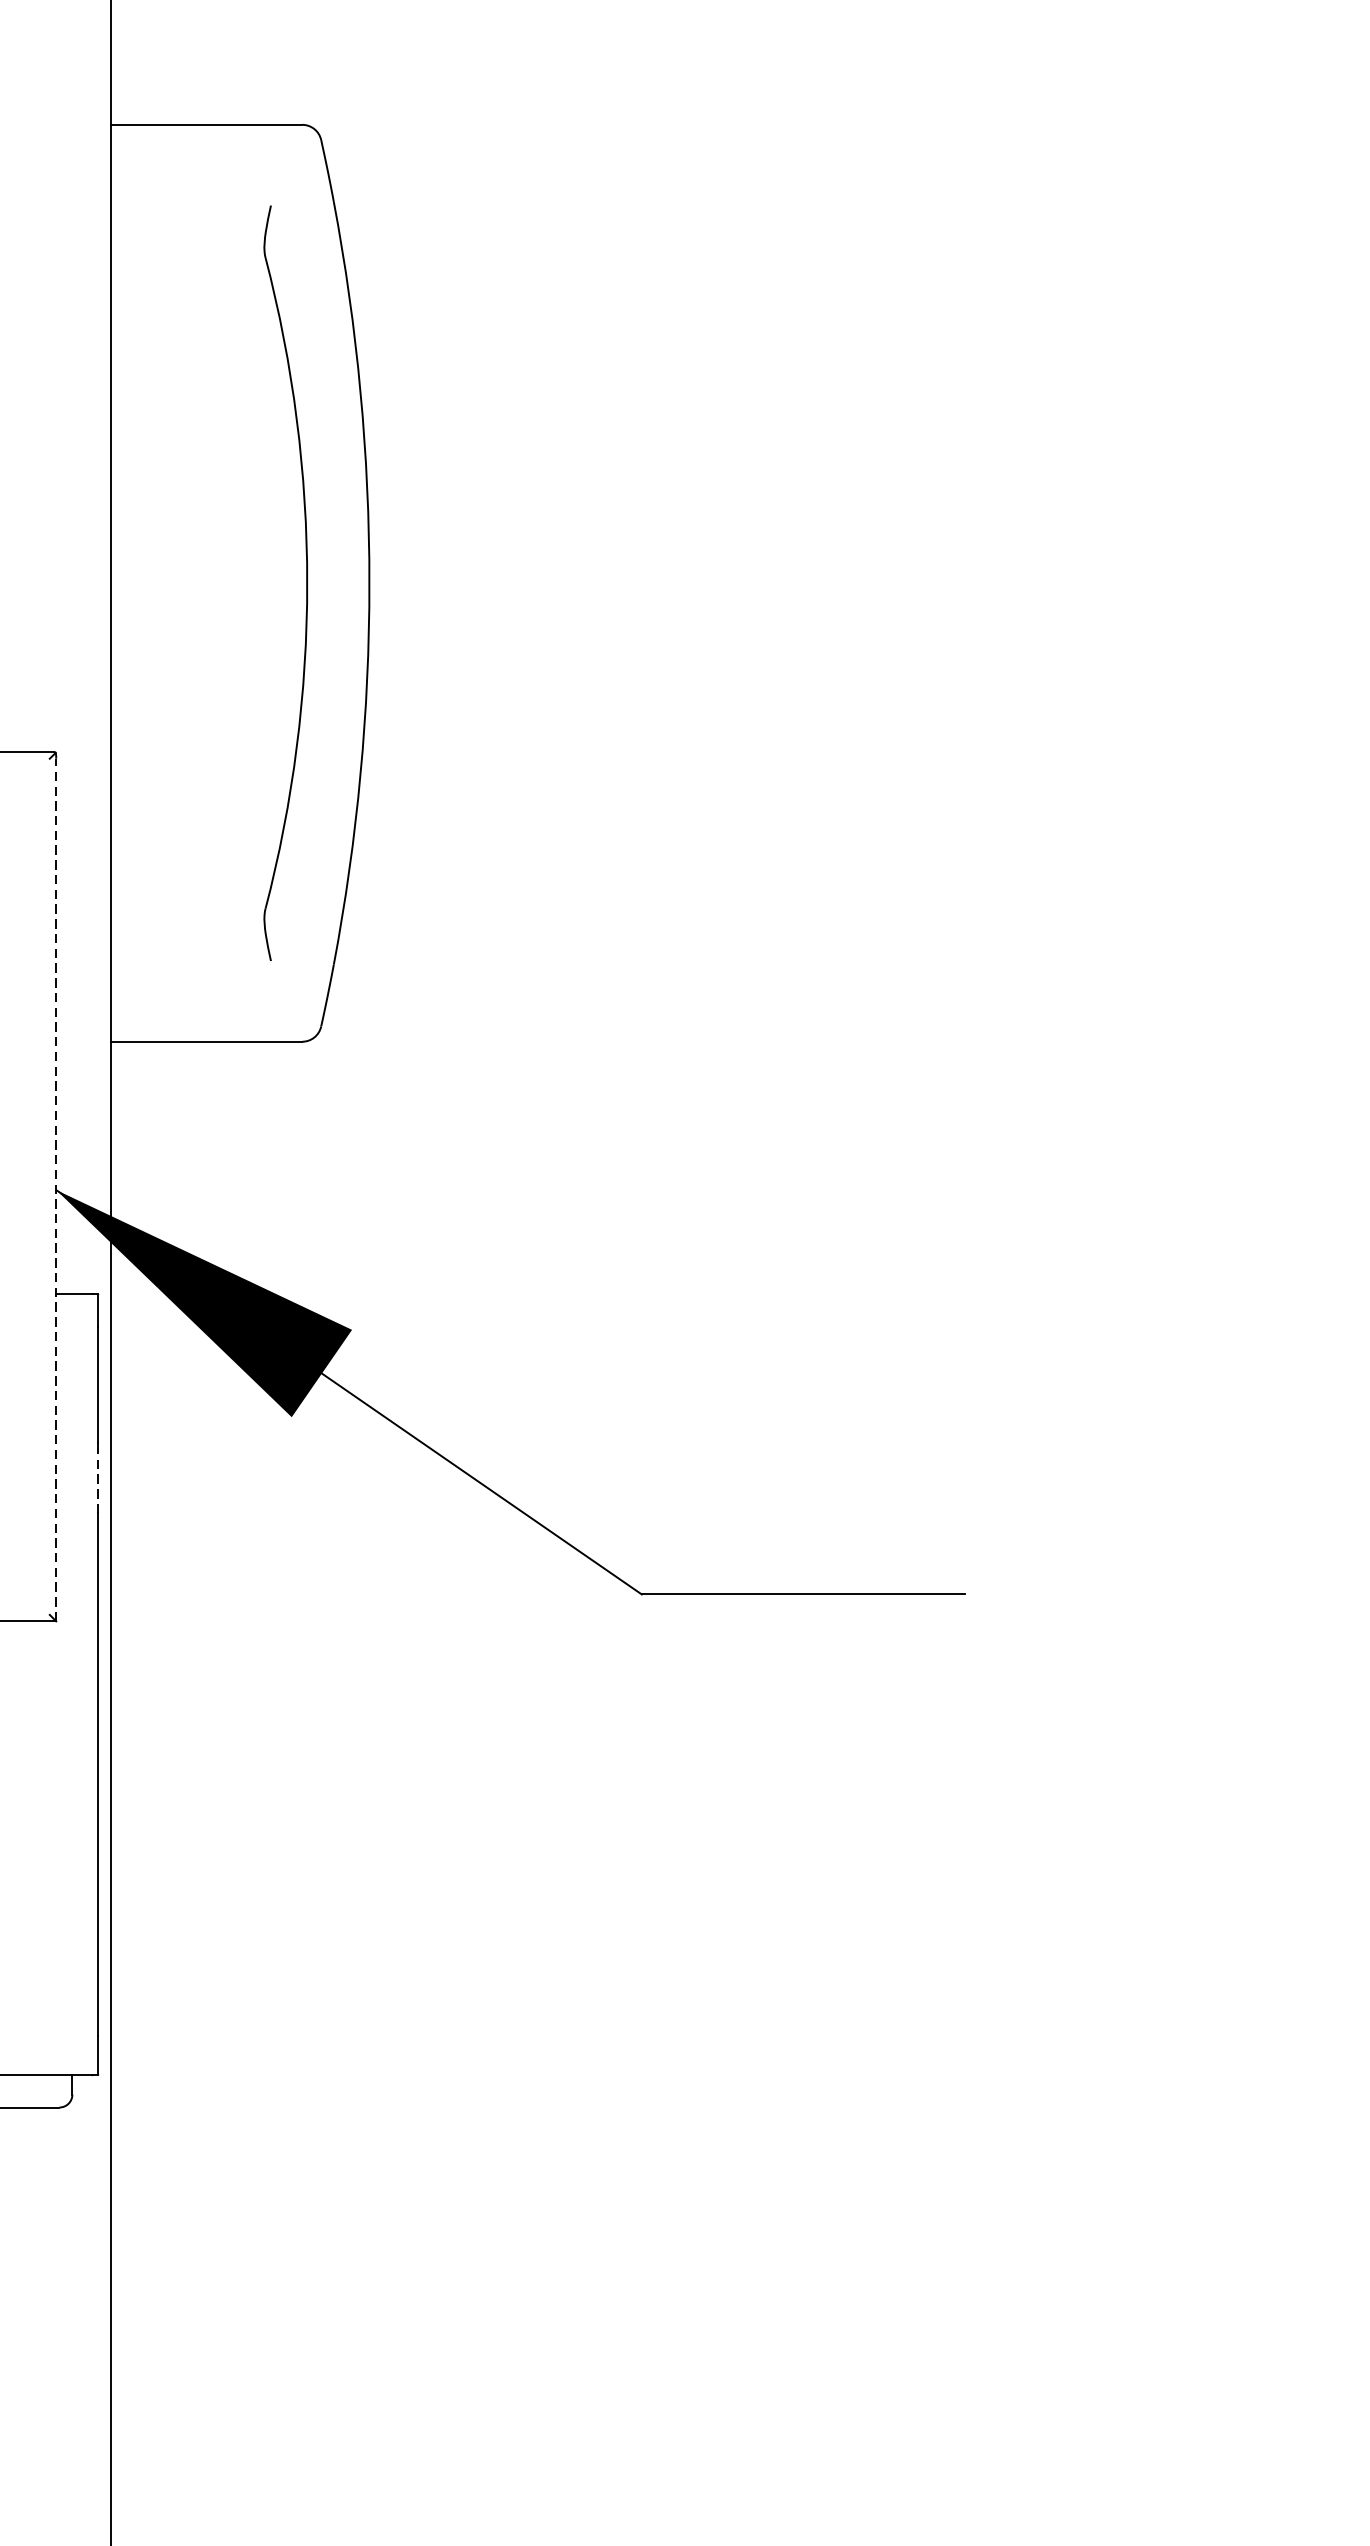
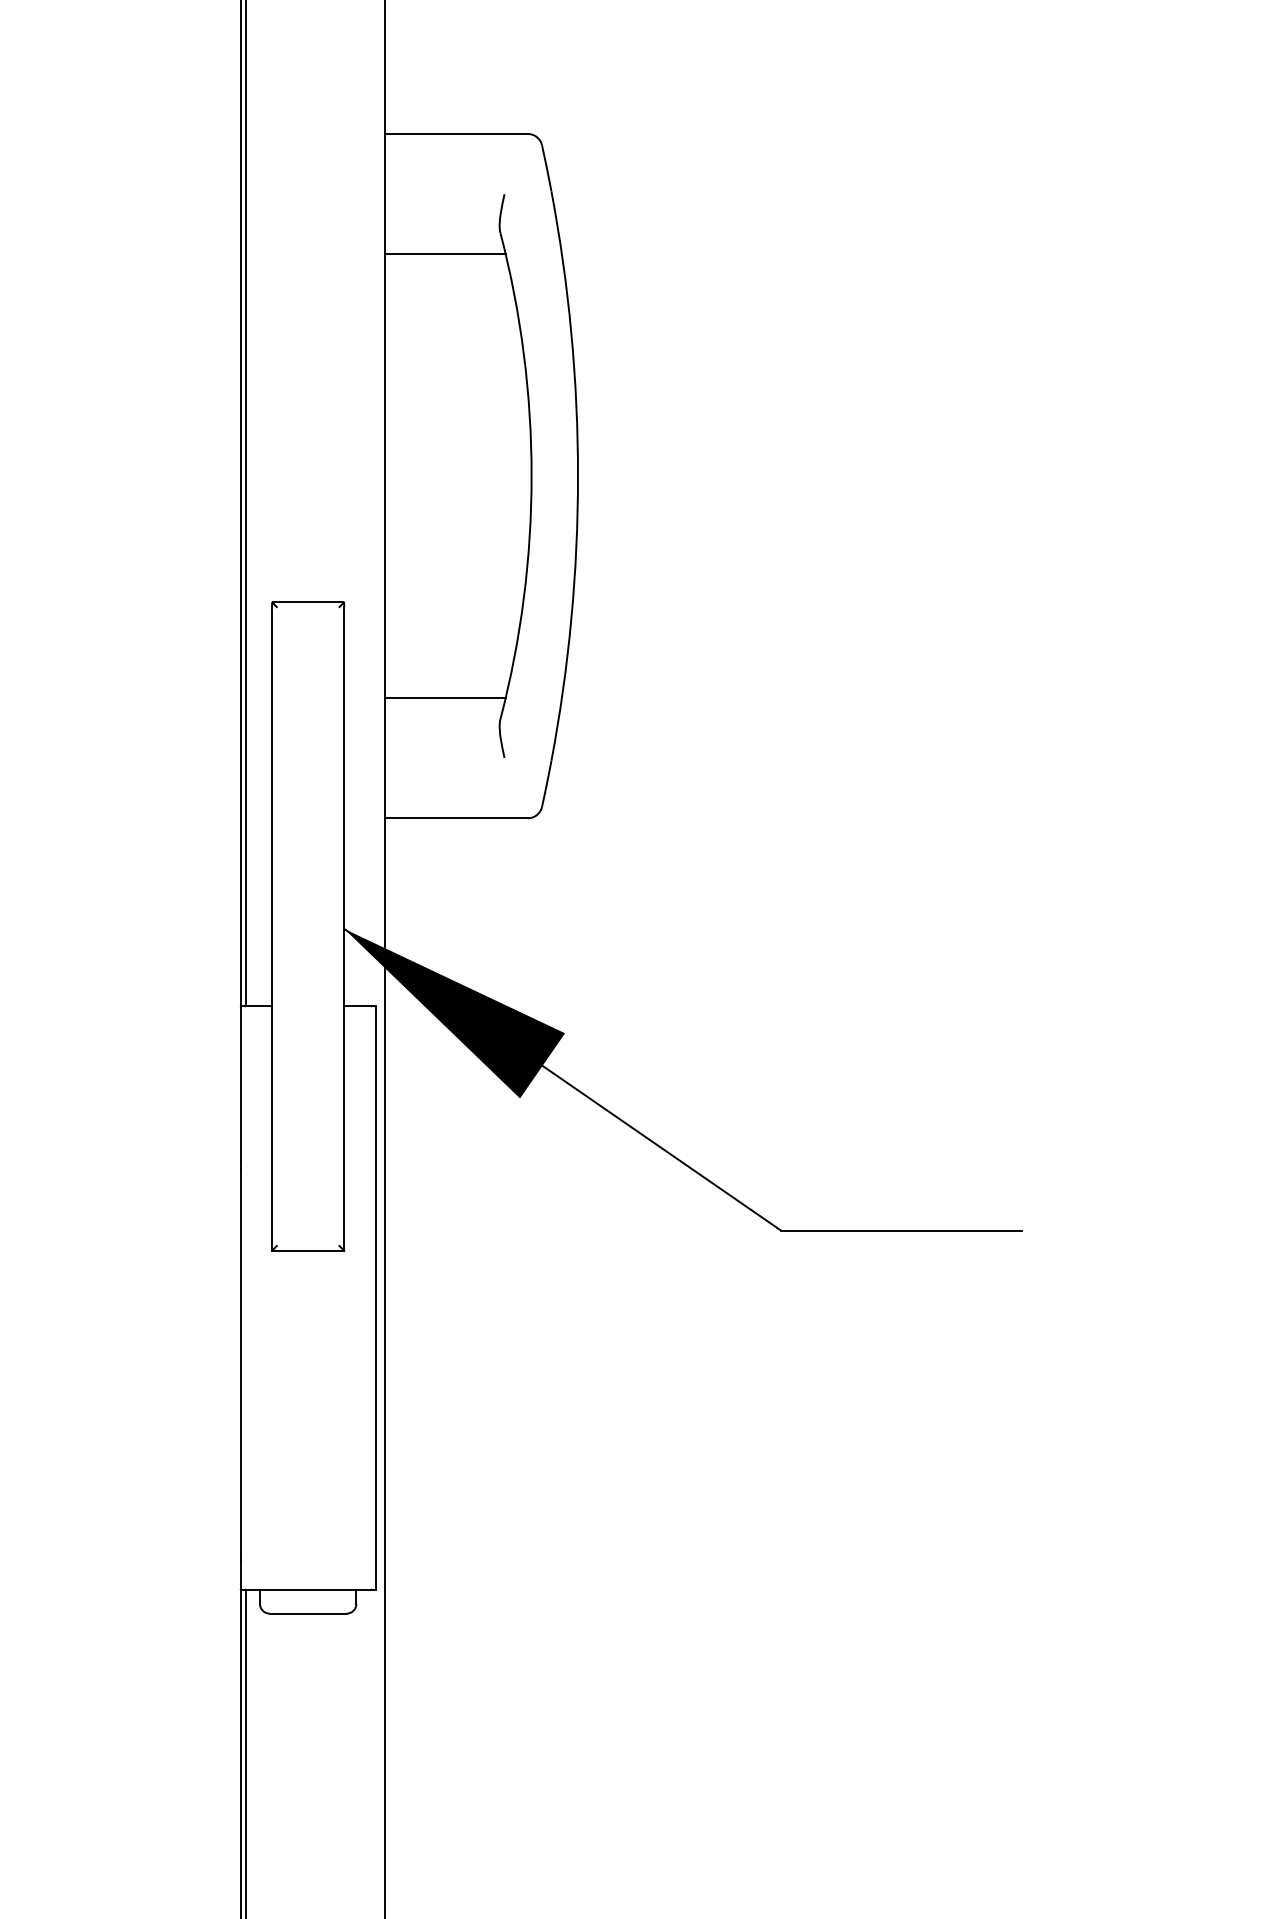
line: (191, 286) -> (445, 254), added
line: (191, 879) -> (445, 697), added
line: (56, 1189) -> (344, 928), dashed -> solid
line: (98, 1481) -> (375, 1146), dashed -> solid

